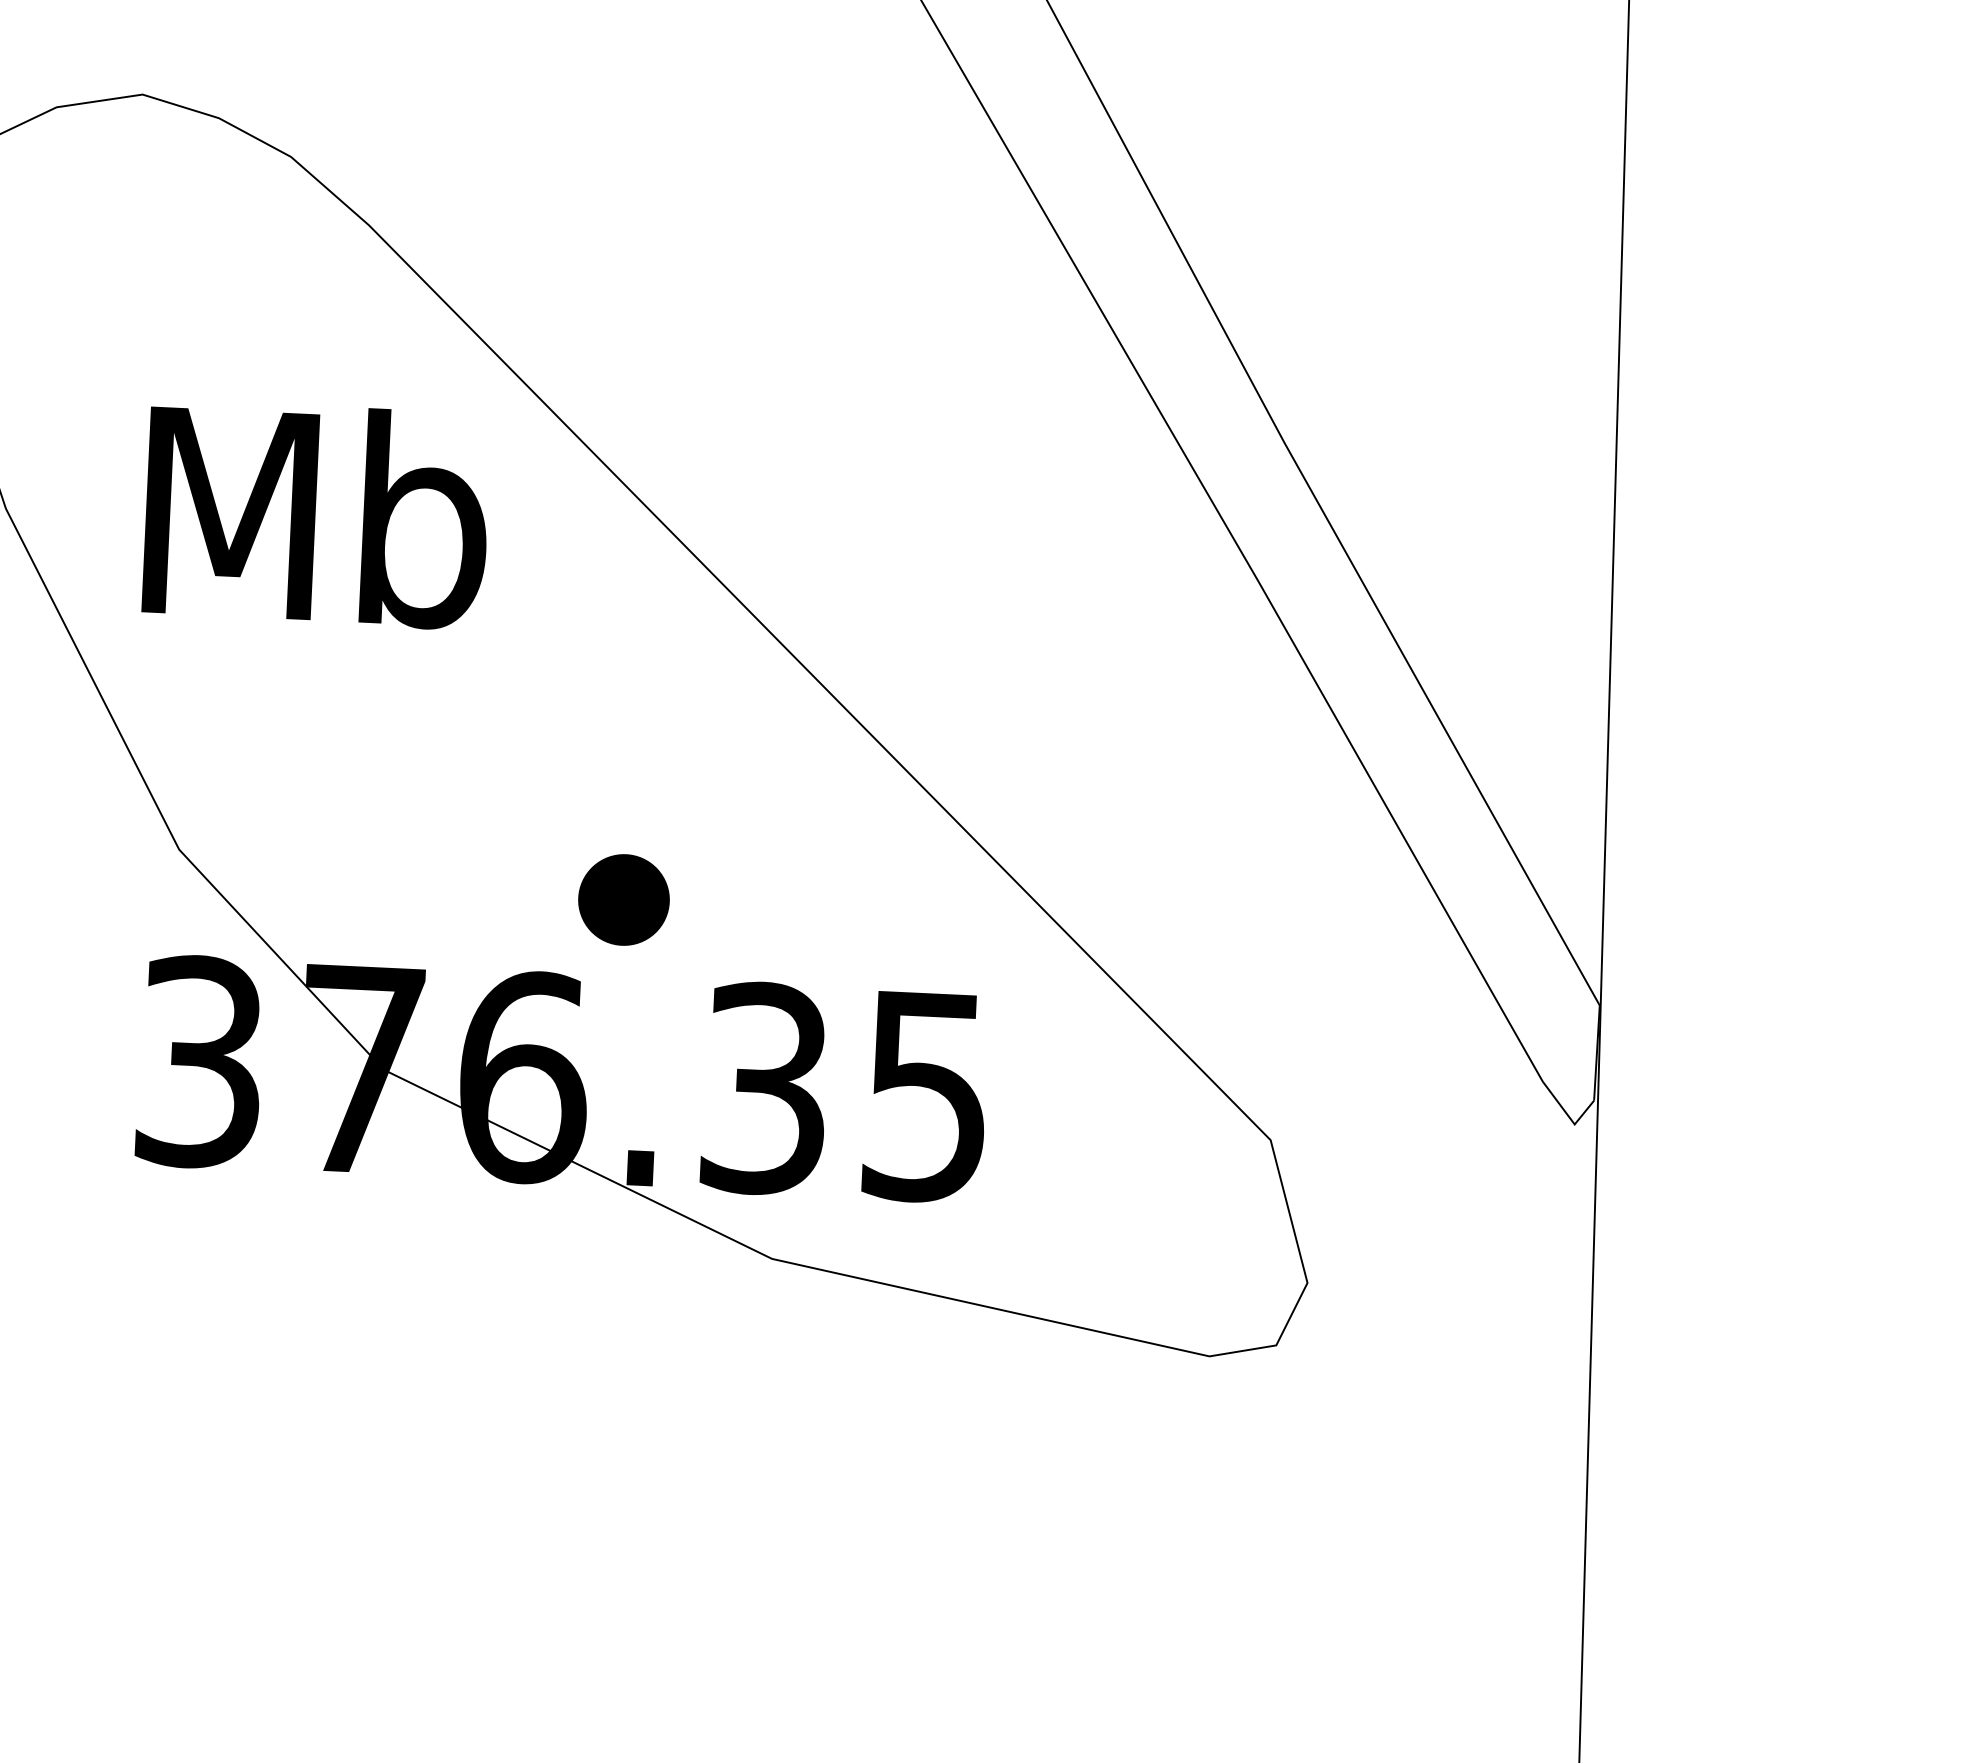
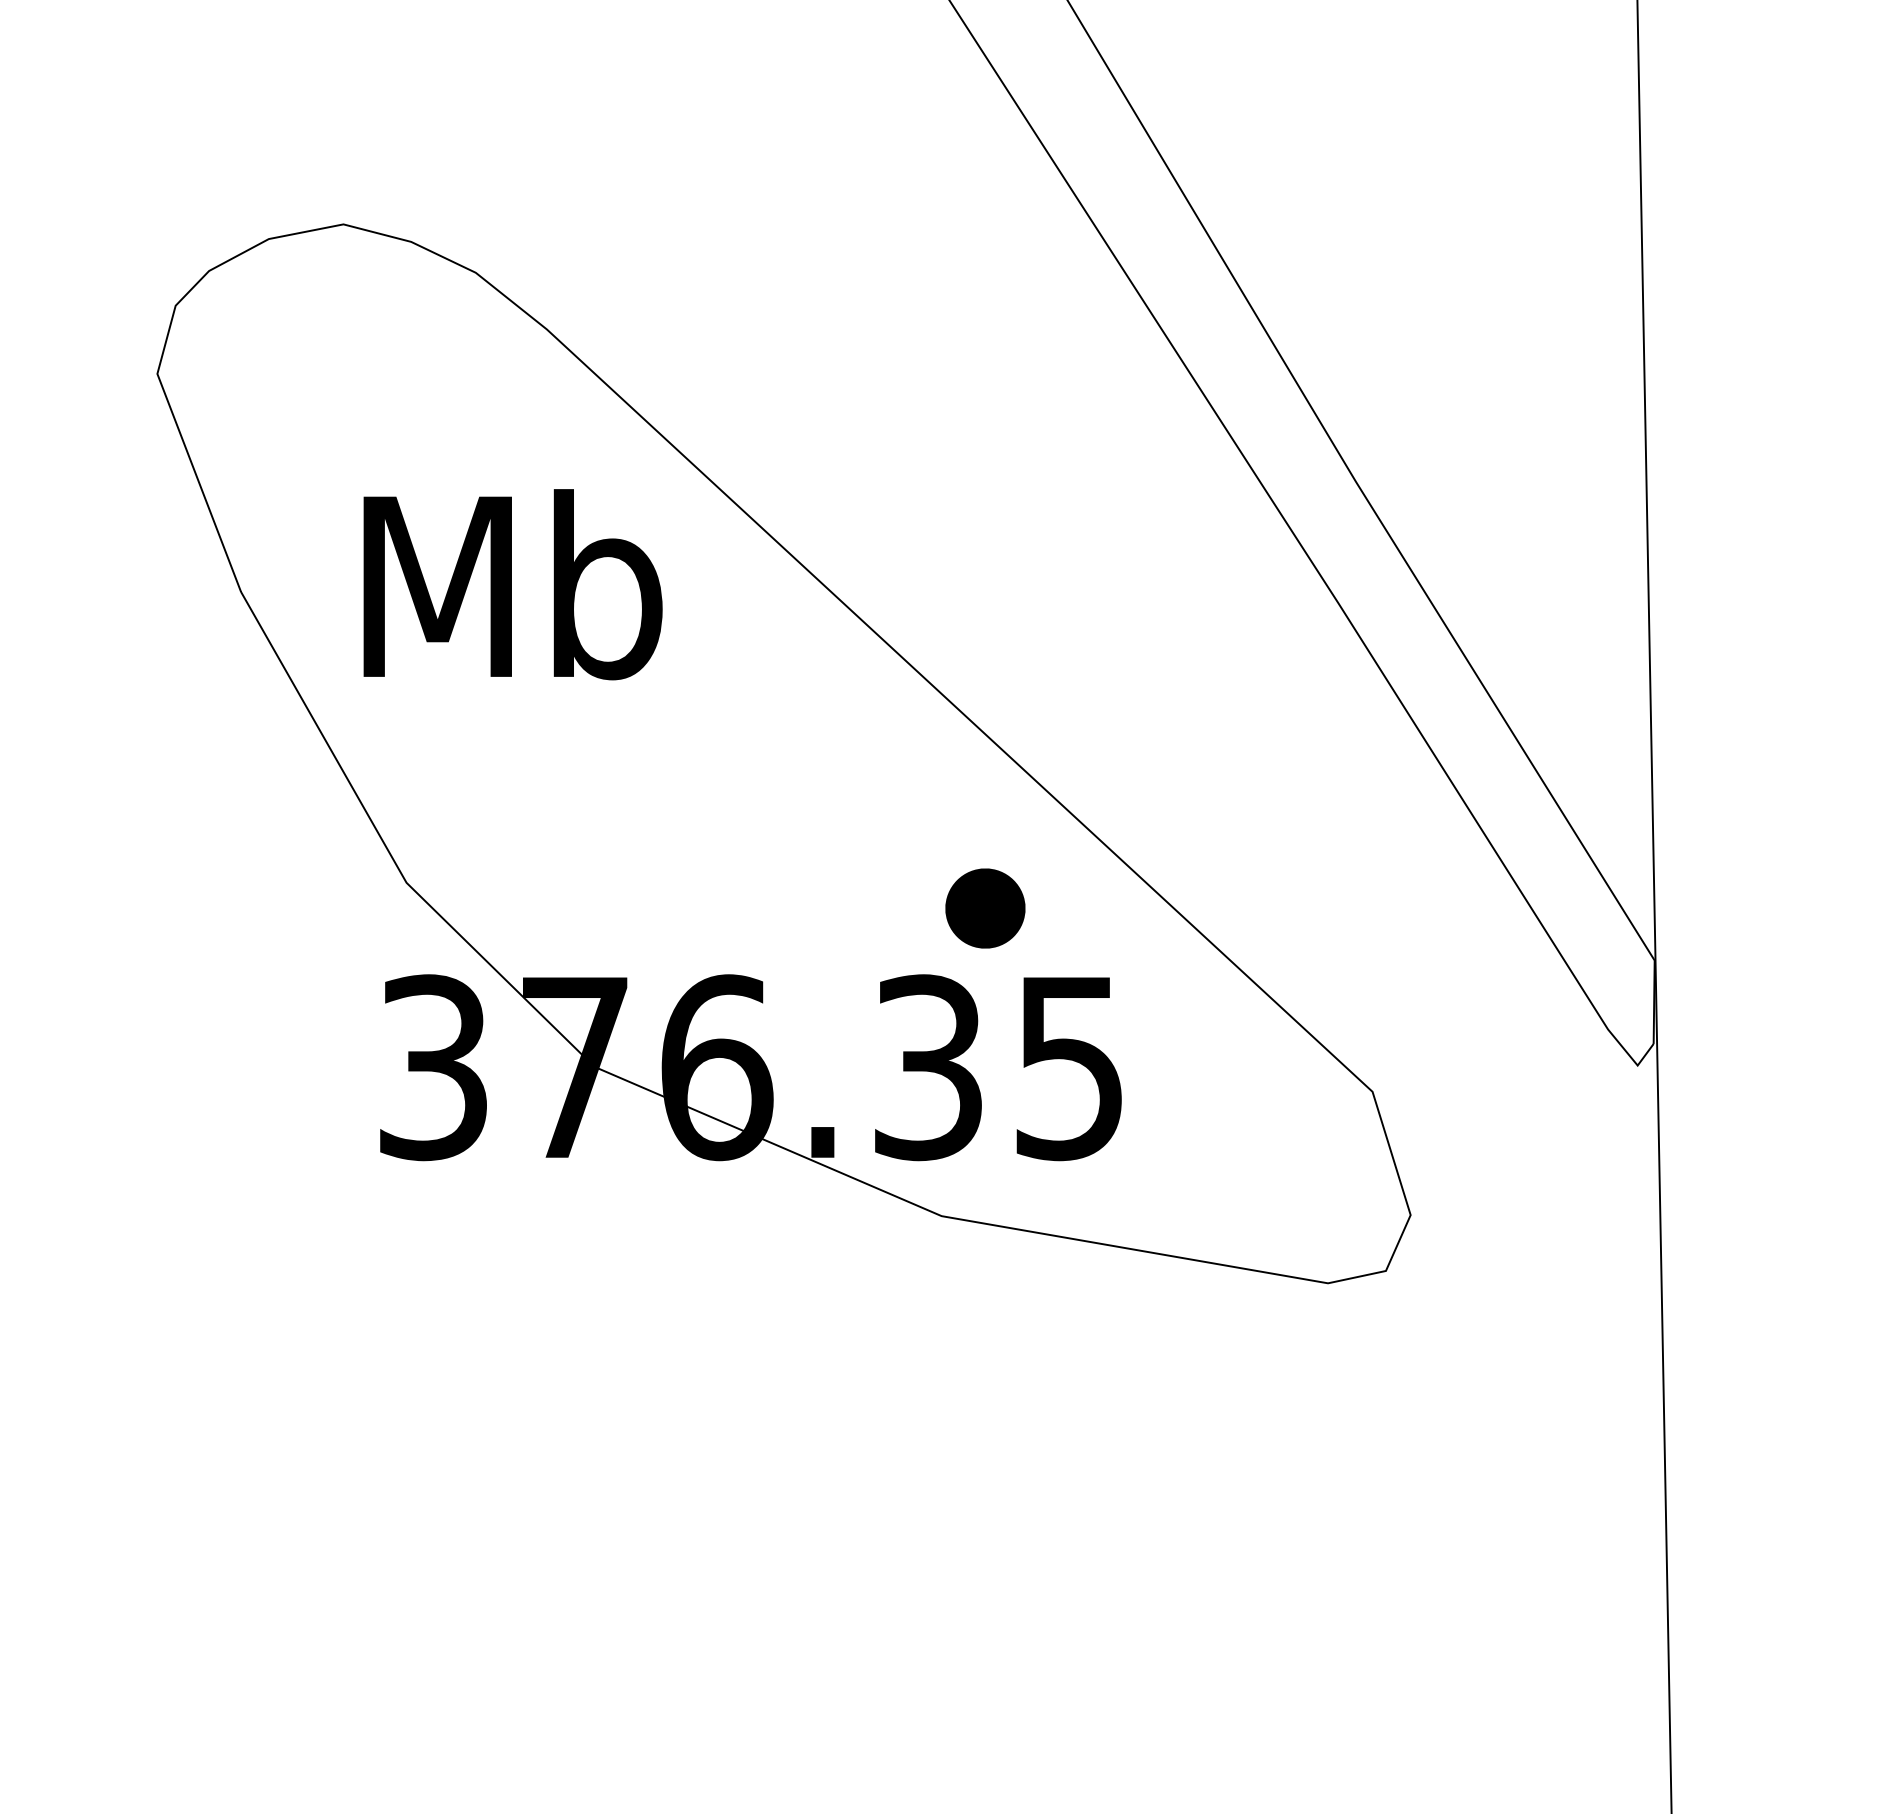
part: (624, 899) -> (985, 908), moved

